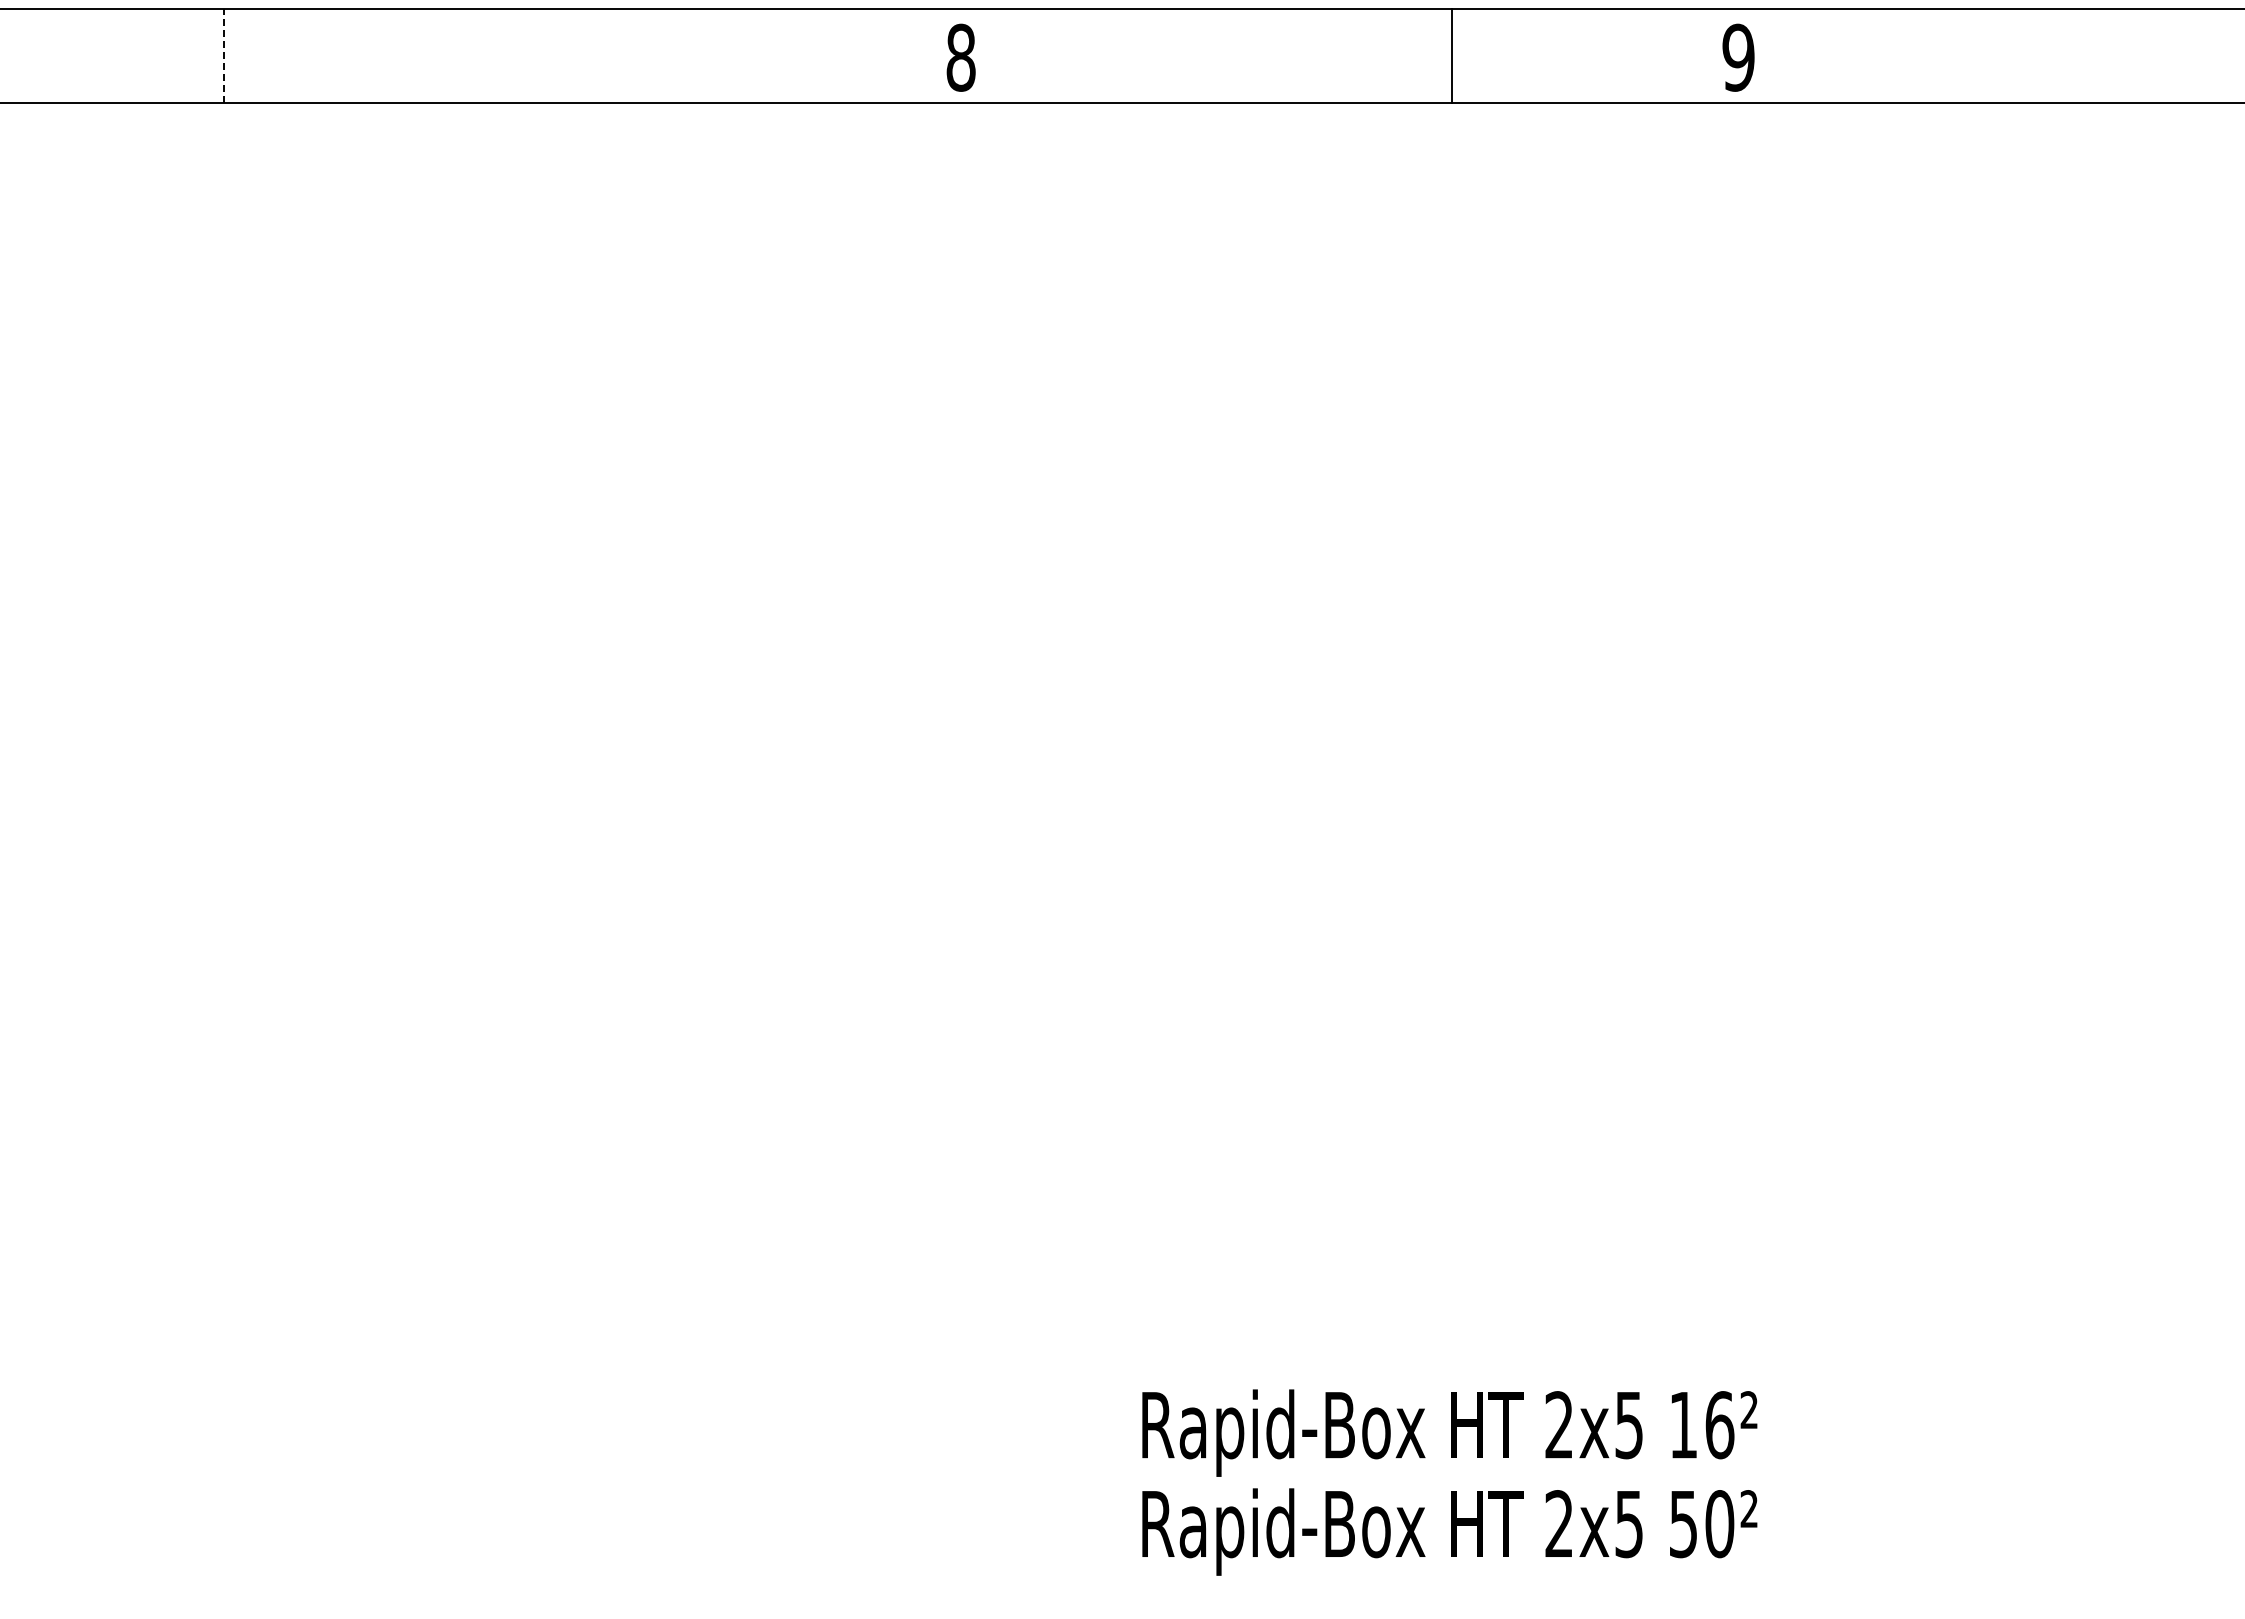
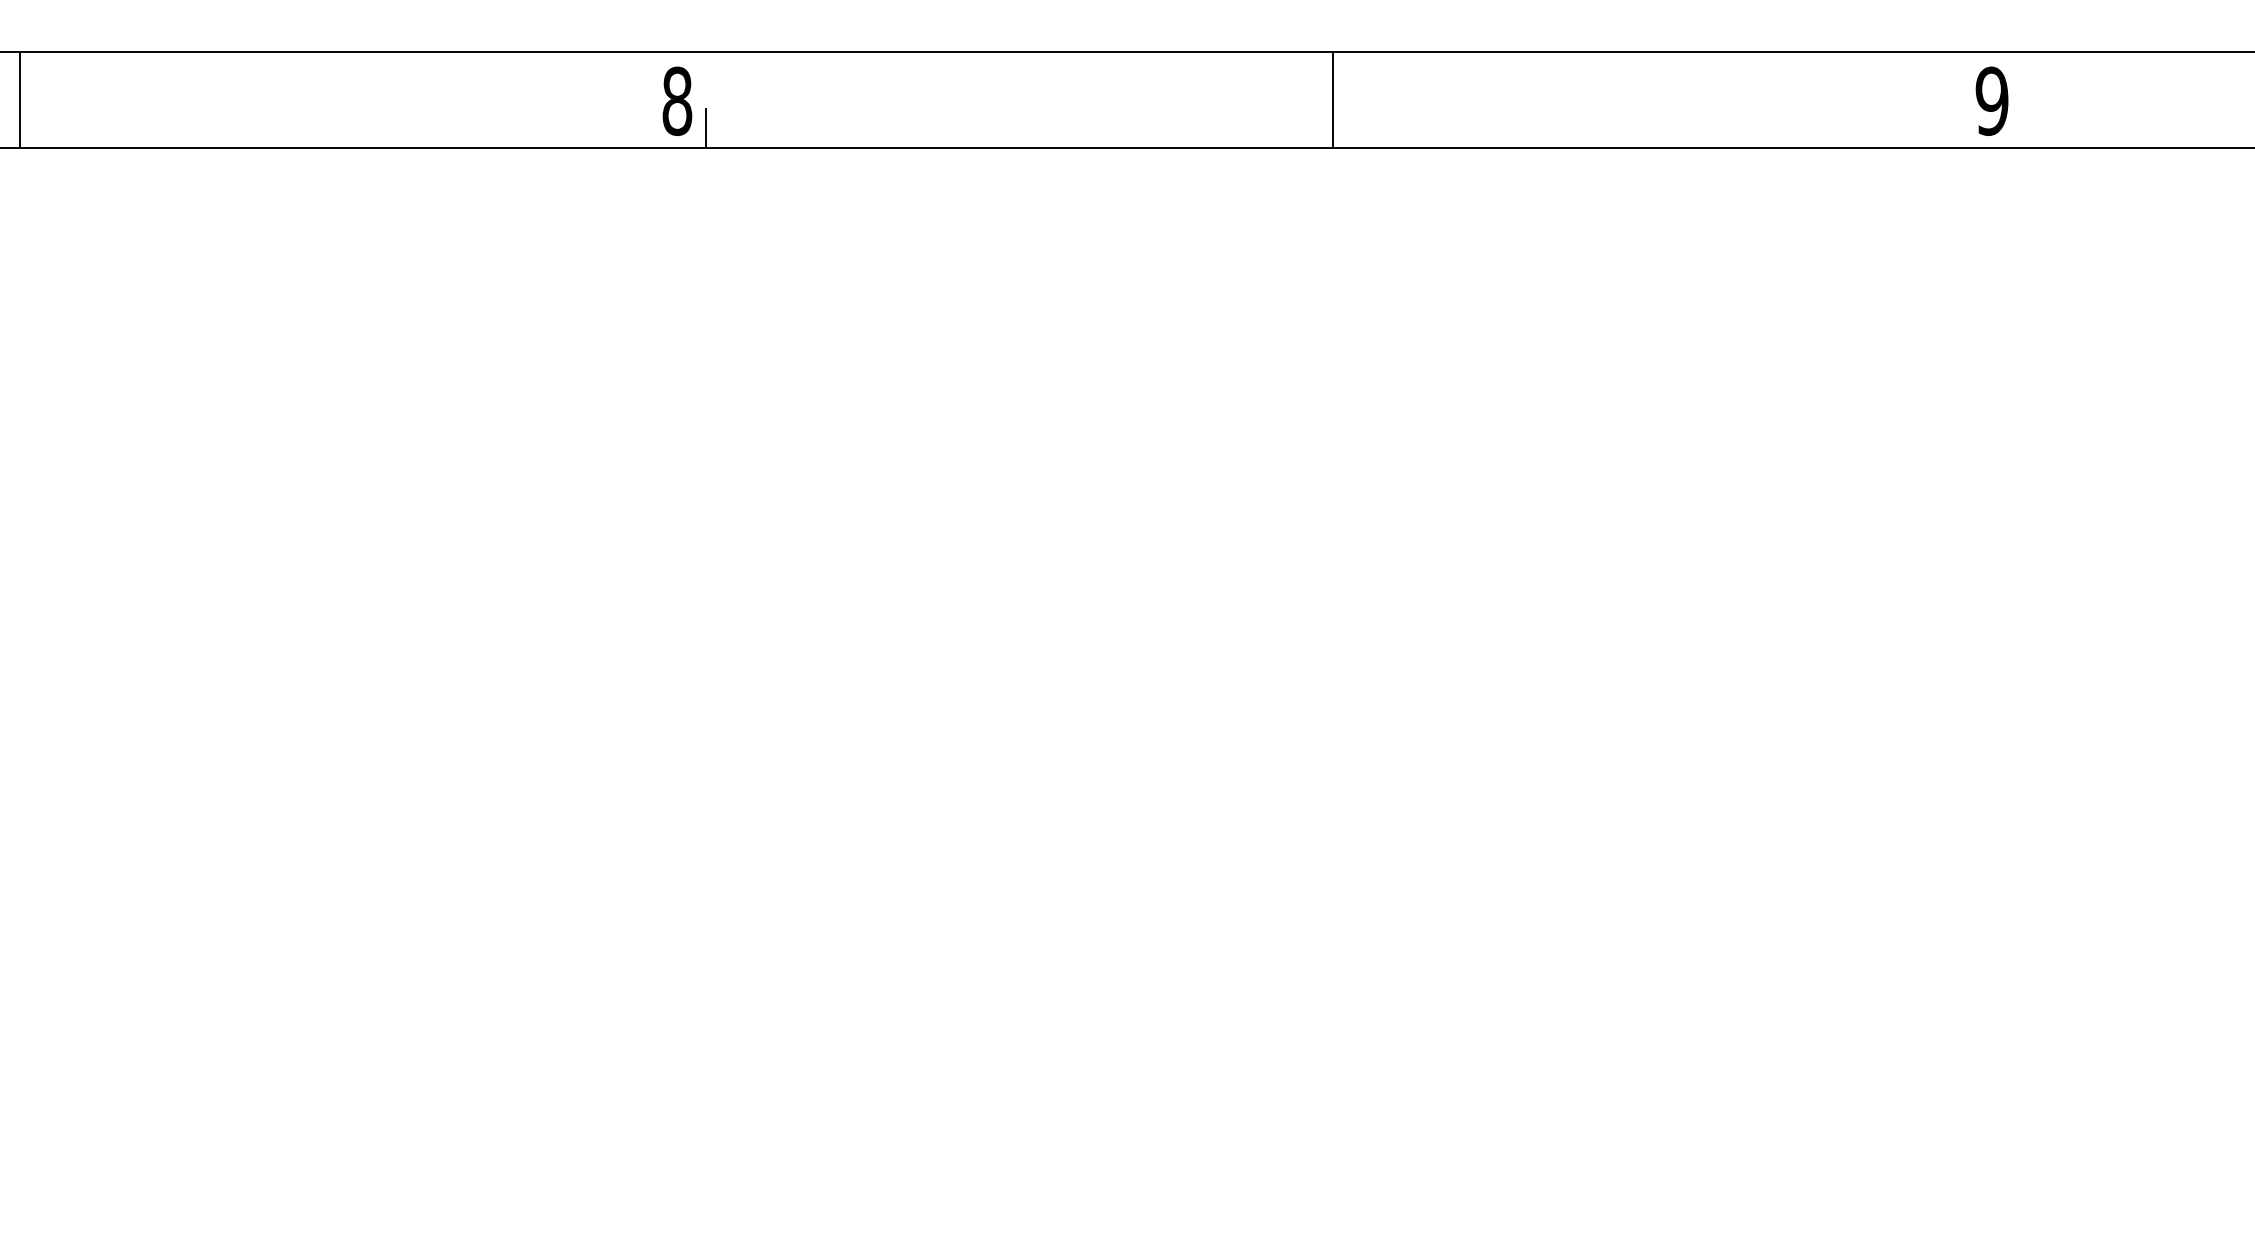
line: (224, 55) -> (20, 98), dashed -> solid
line: (1451, 56) -> (1332, 99), moved
text: (960, 57) -> (676, 101), moved
text: (1738, 57) -> (1992, 101), moved
line: (896, 84) -> (705, 128), added

